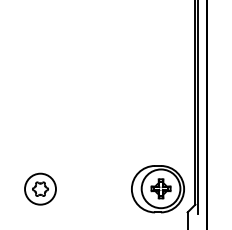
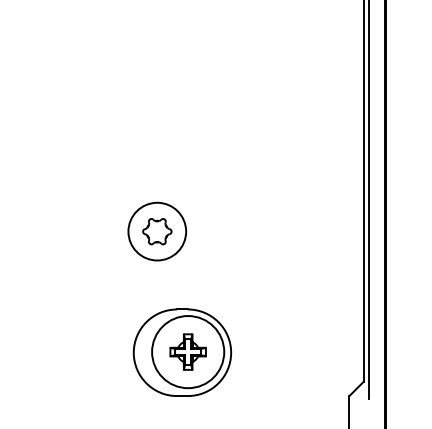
part: (40, 188) -> (157, 230), moved
part: (157, 189) -> (181, 353), moved

